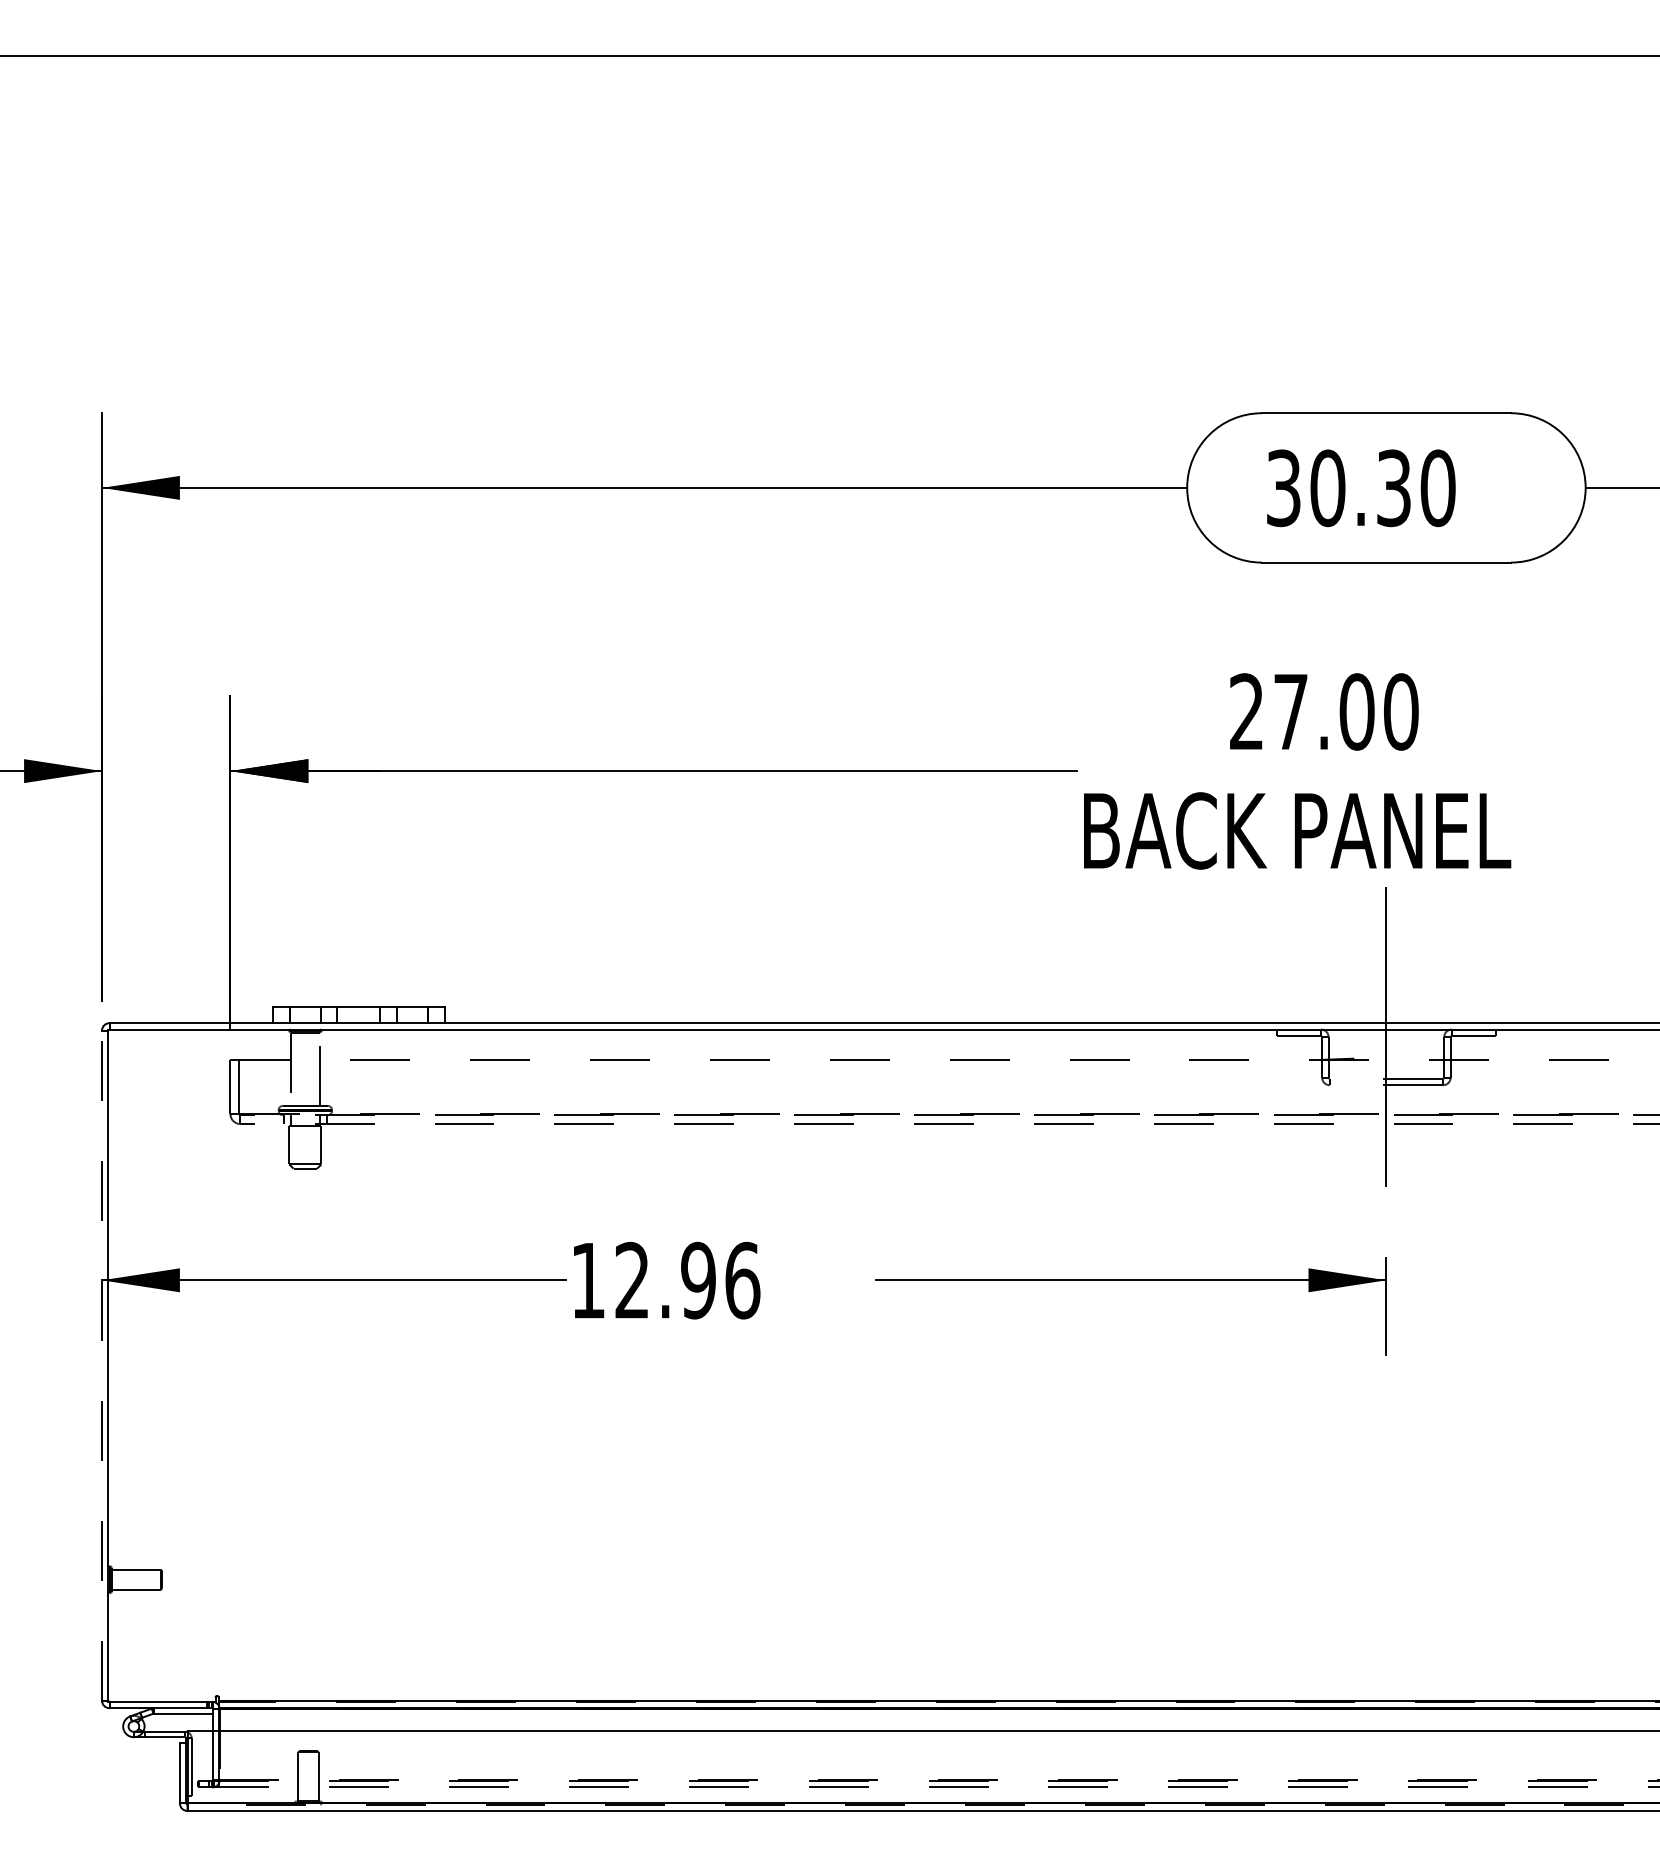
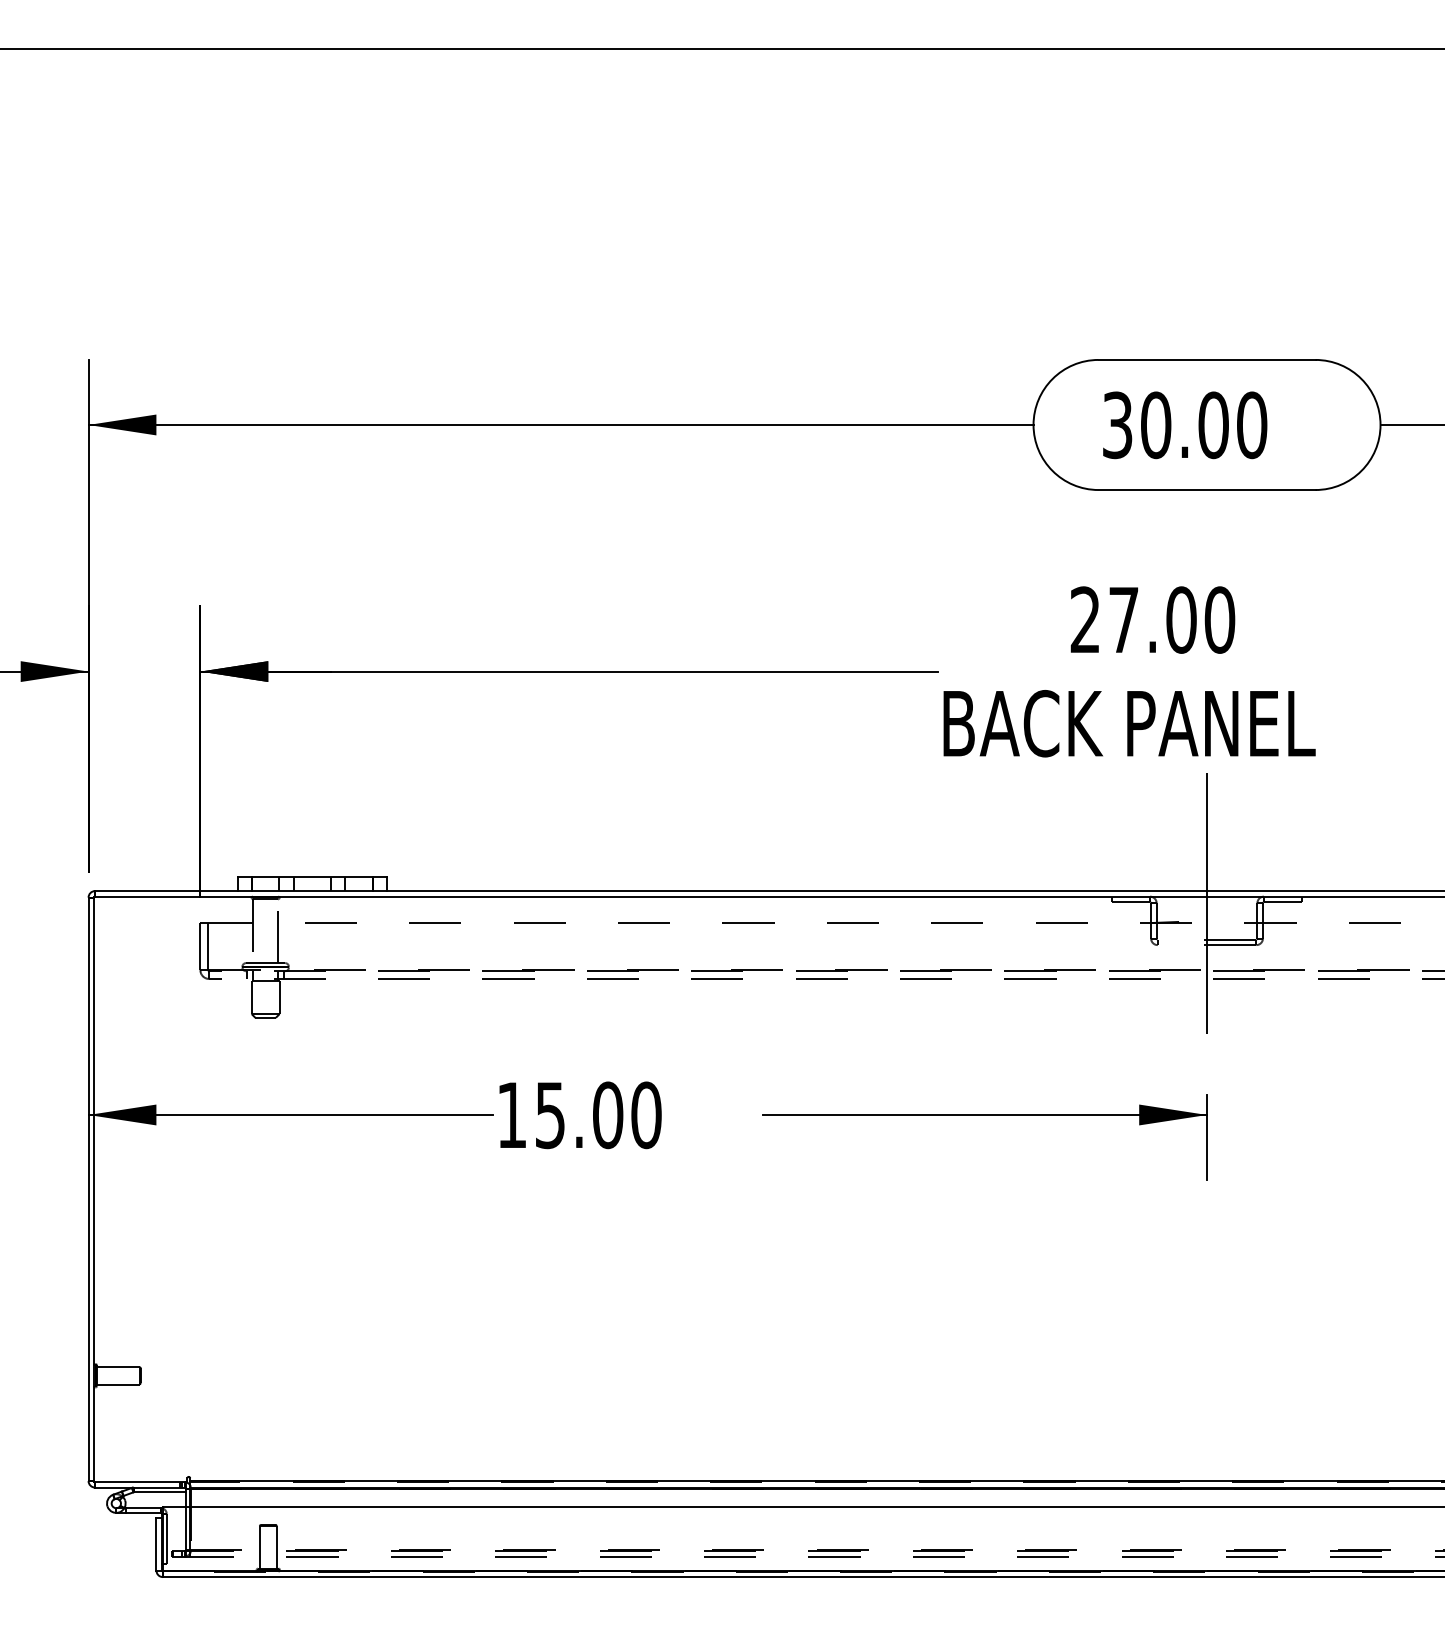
text: (1393, 488) -> (1213, 425), 30.30 -> 30.00
text: (687, 1280) -> (598, 1115), 12.96 -> 15.00
line: (102, 1365) -> (88, 1189), dashed -> solid

